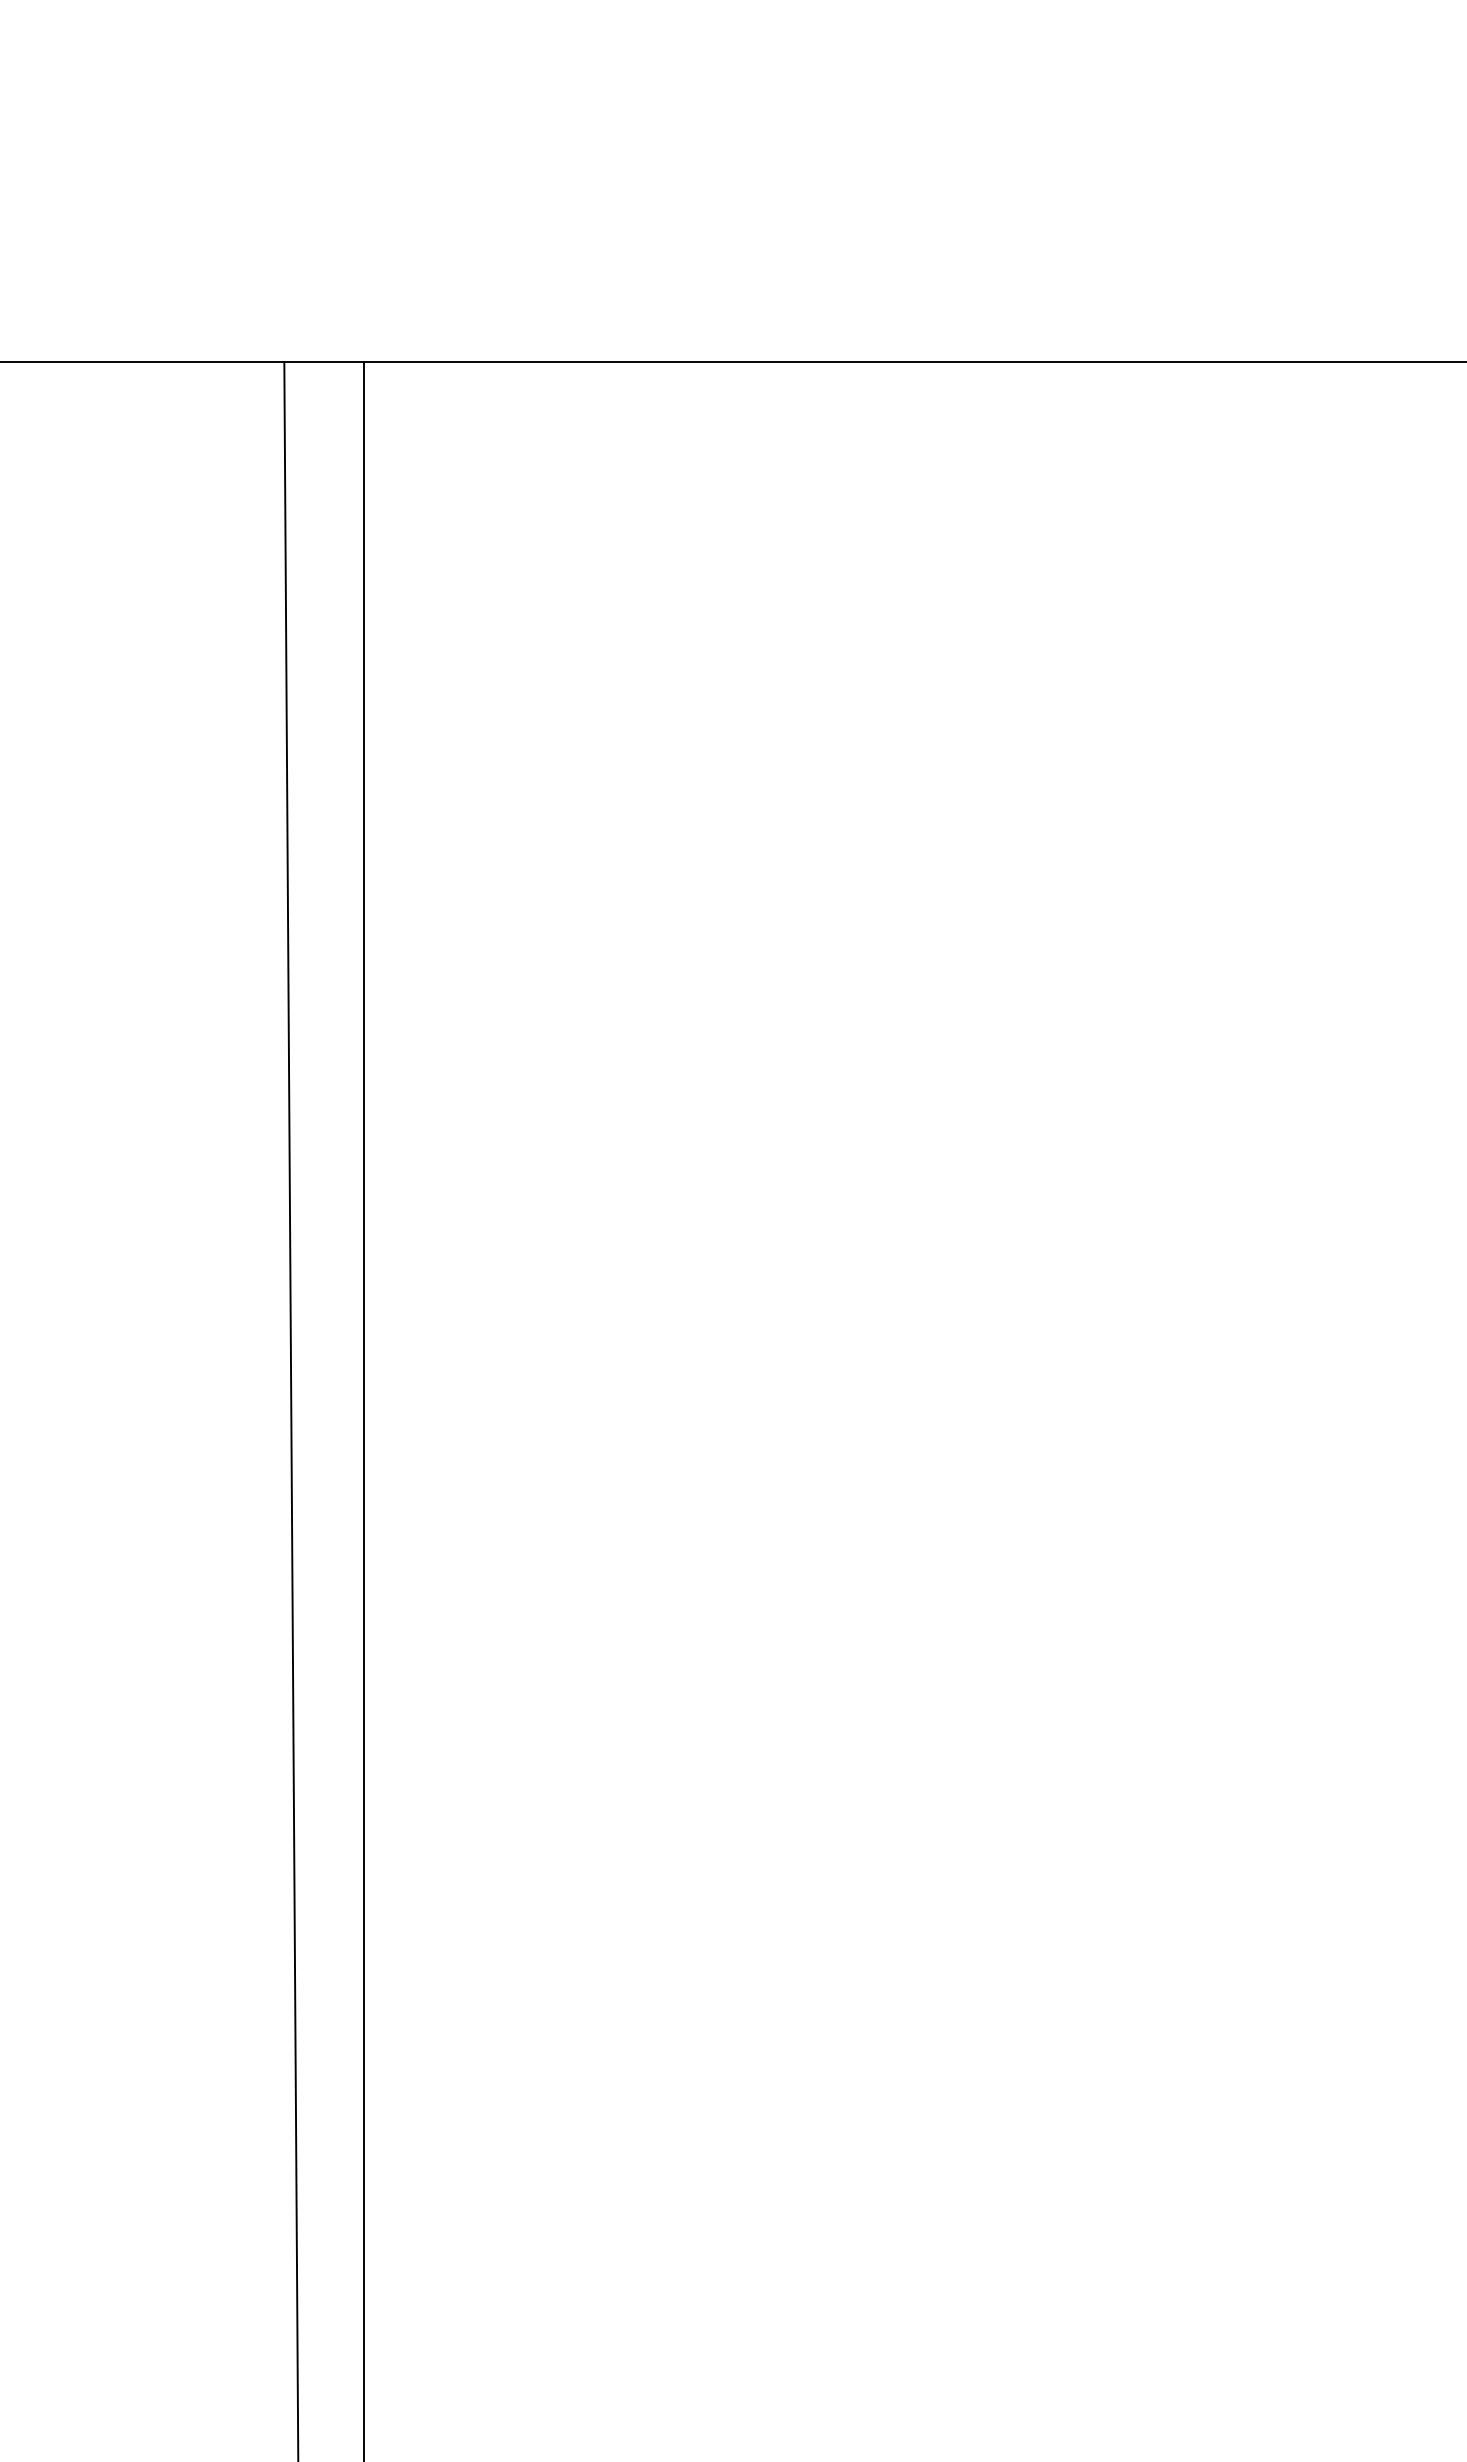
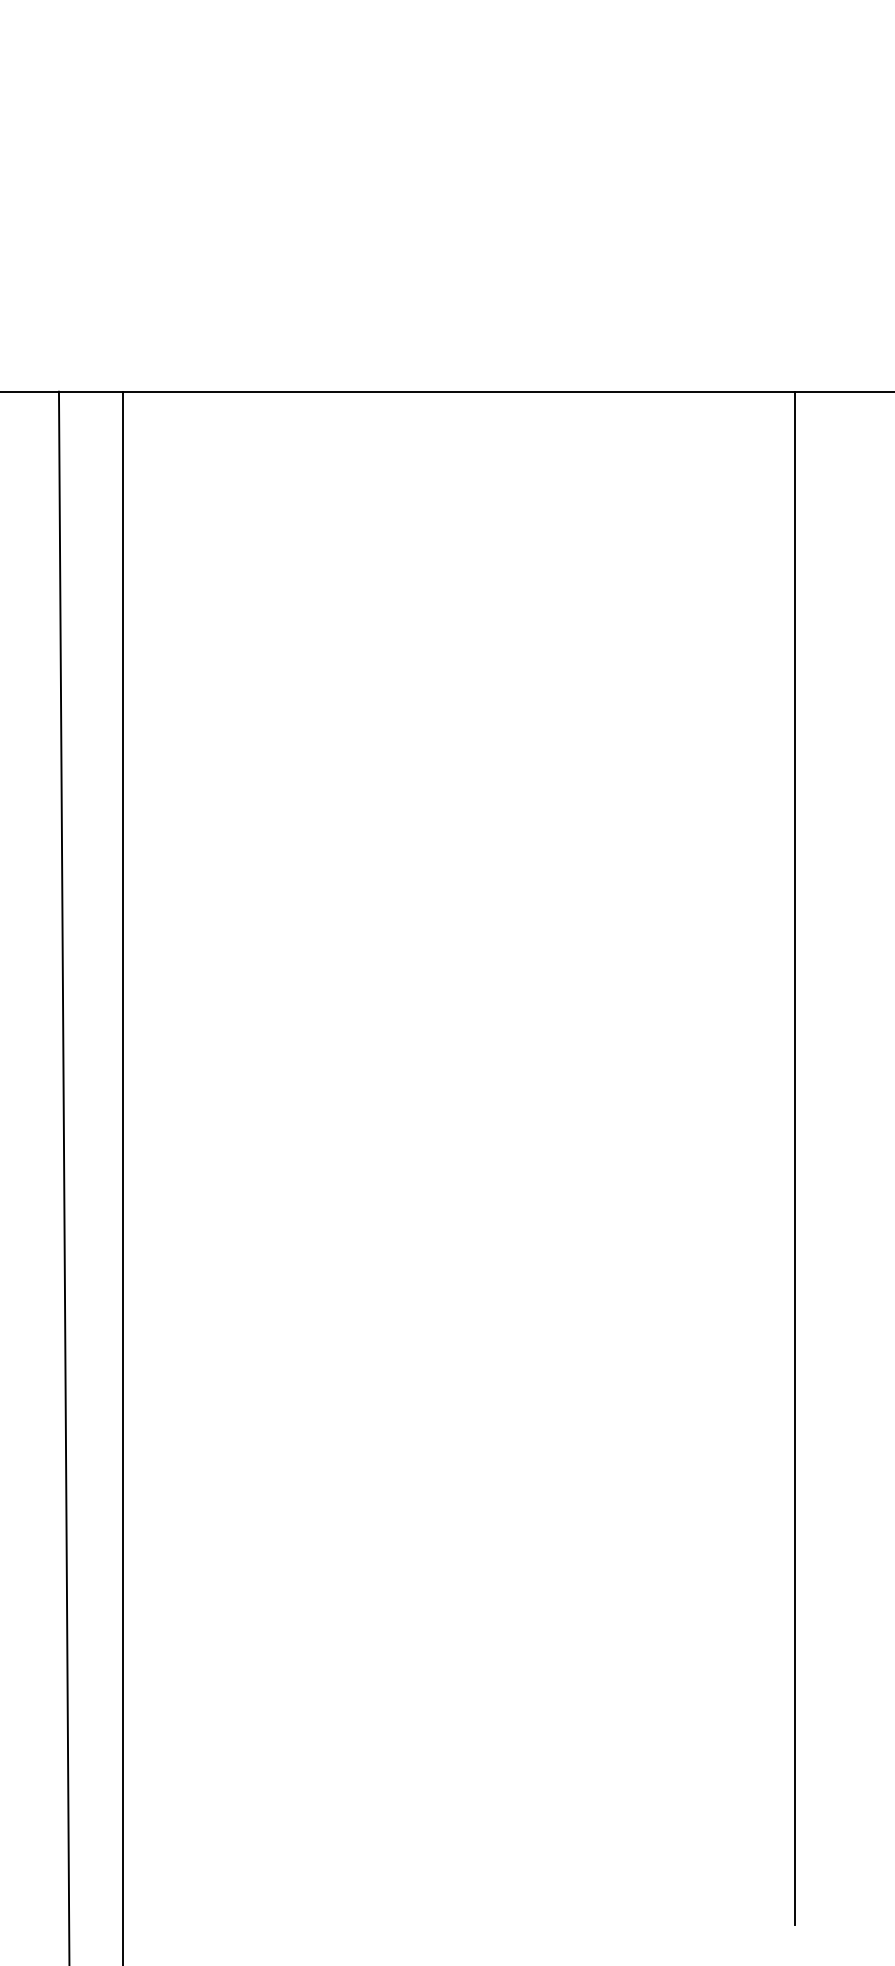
line: (1204, 1320) -> (795, 1158), added

